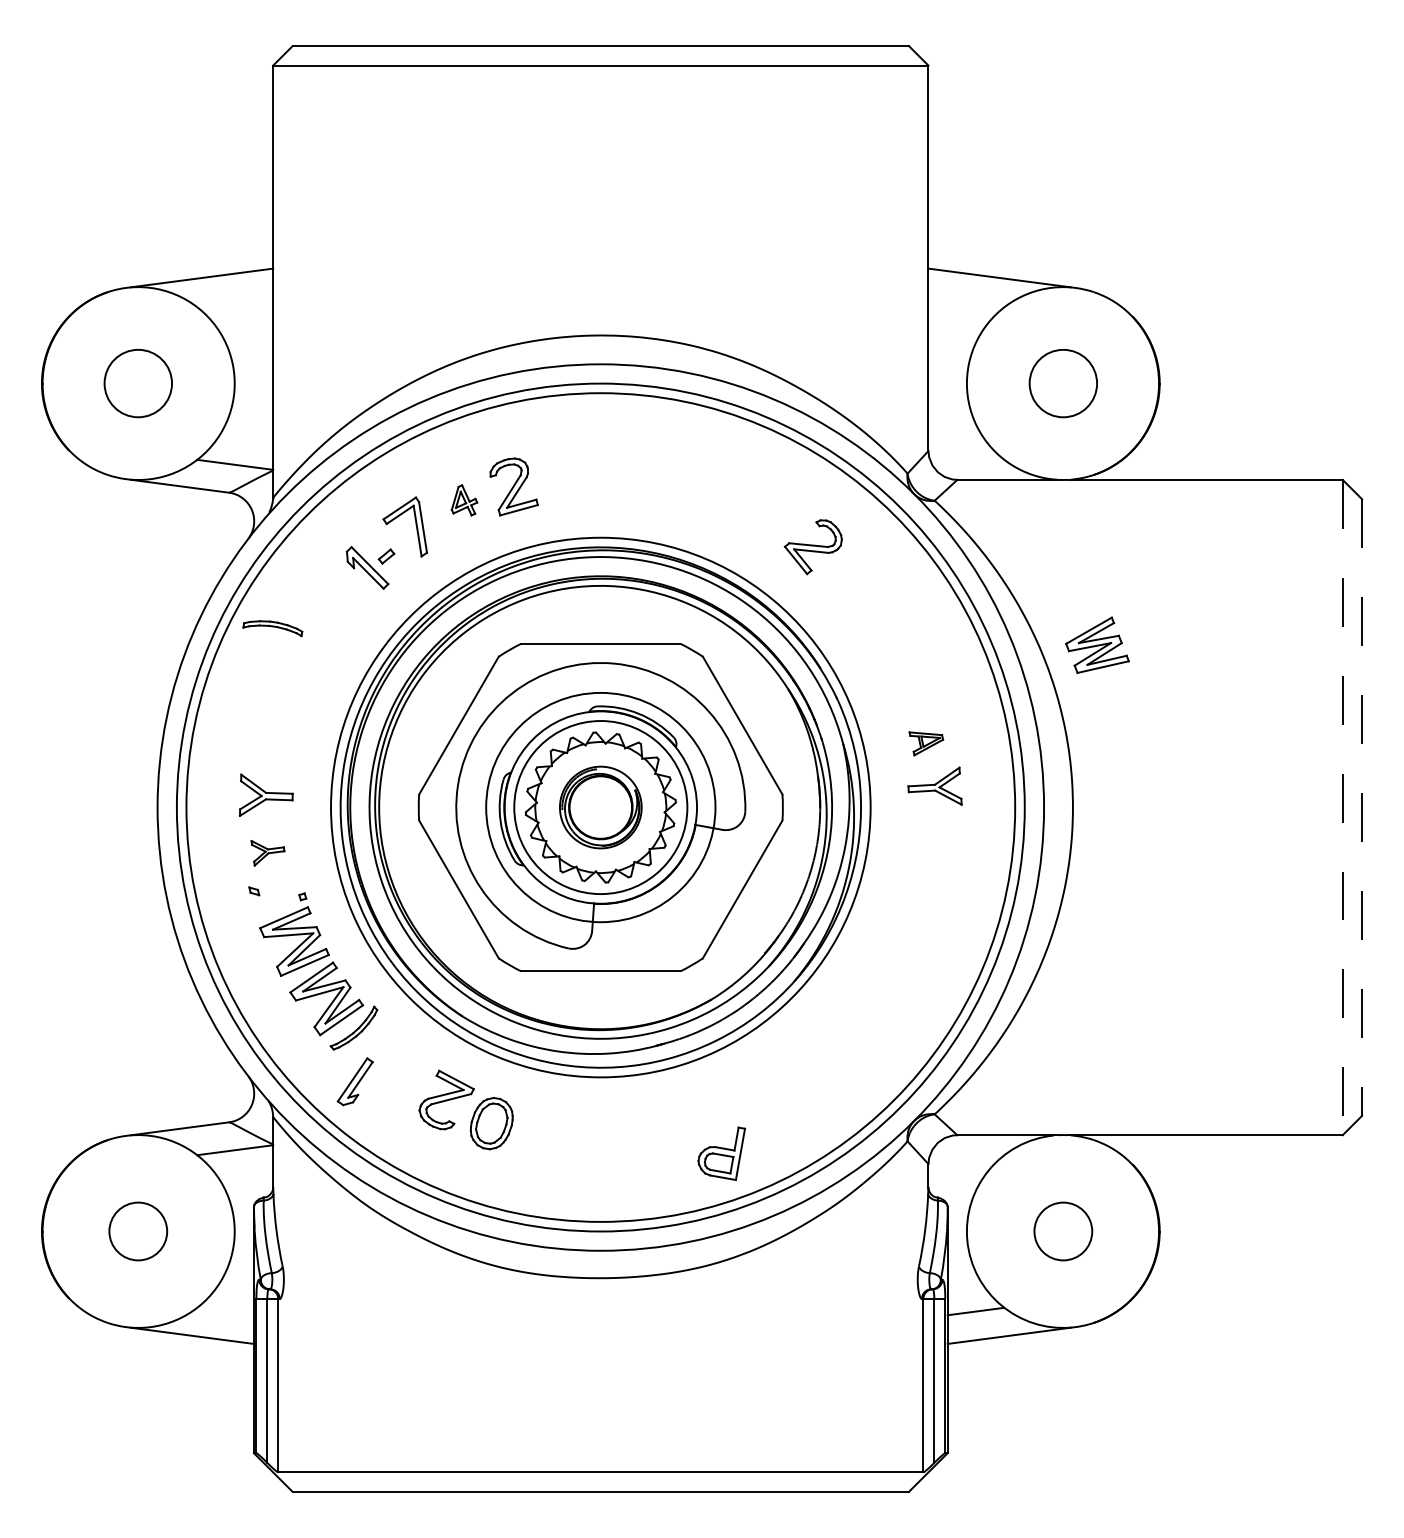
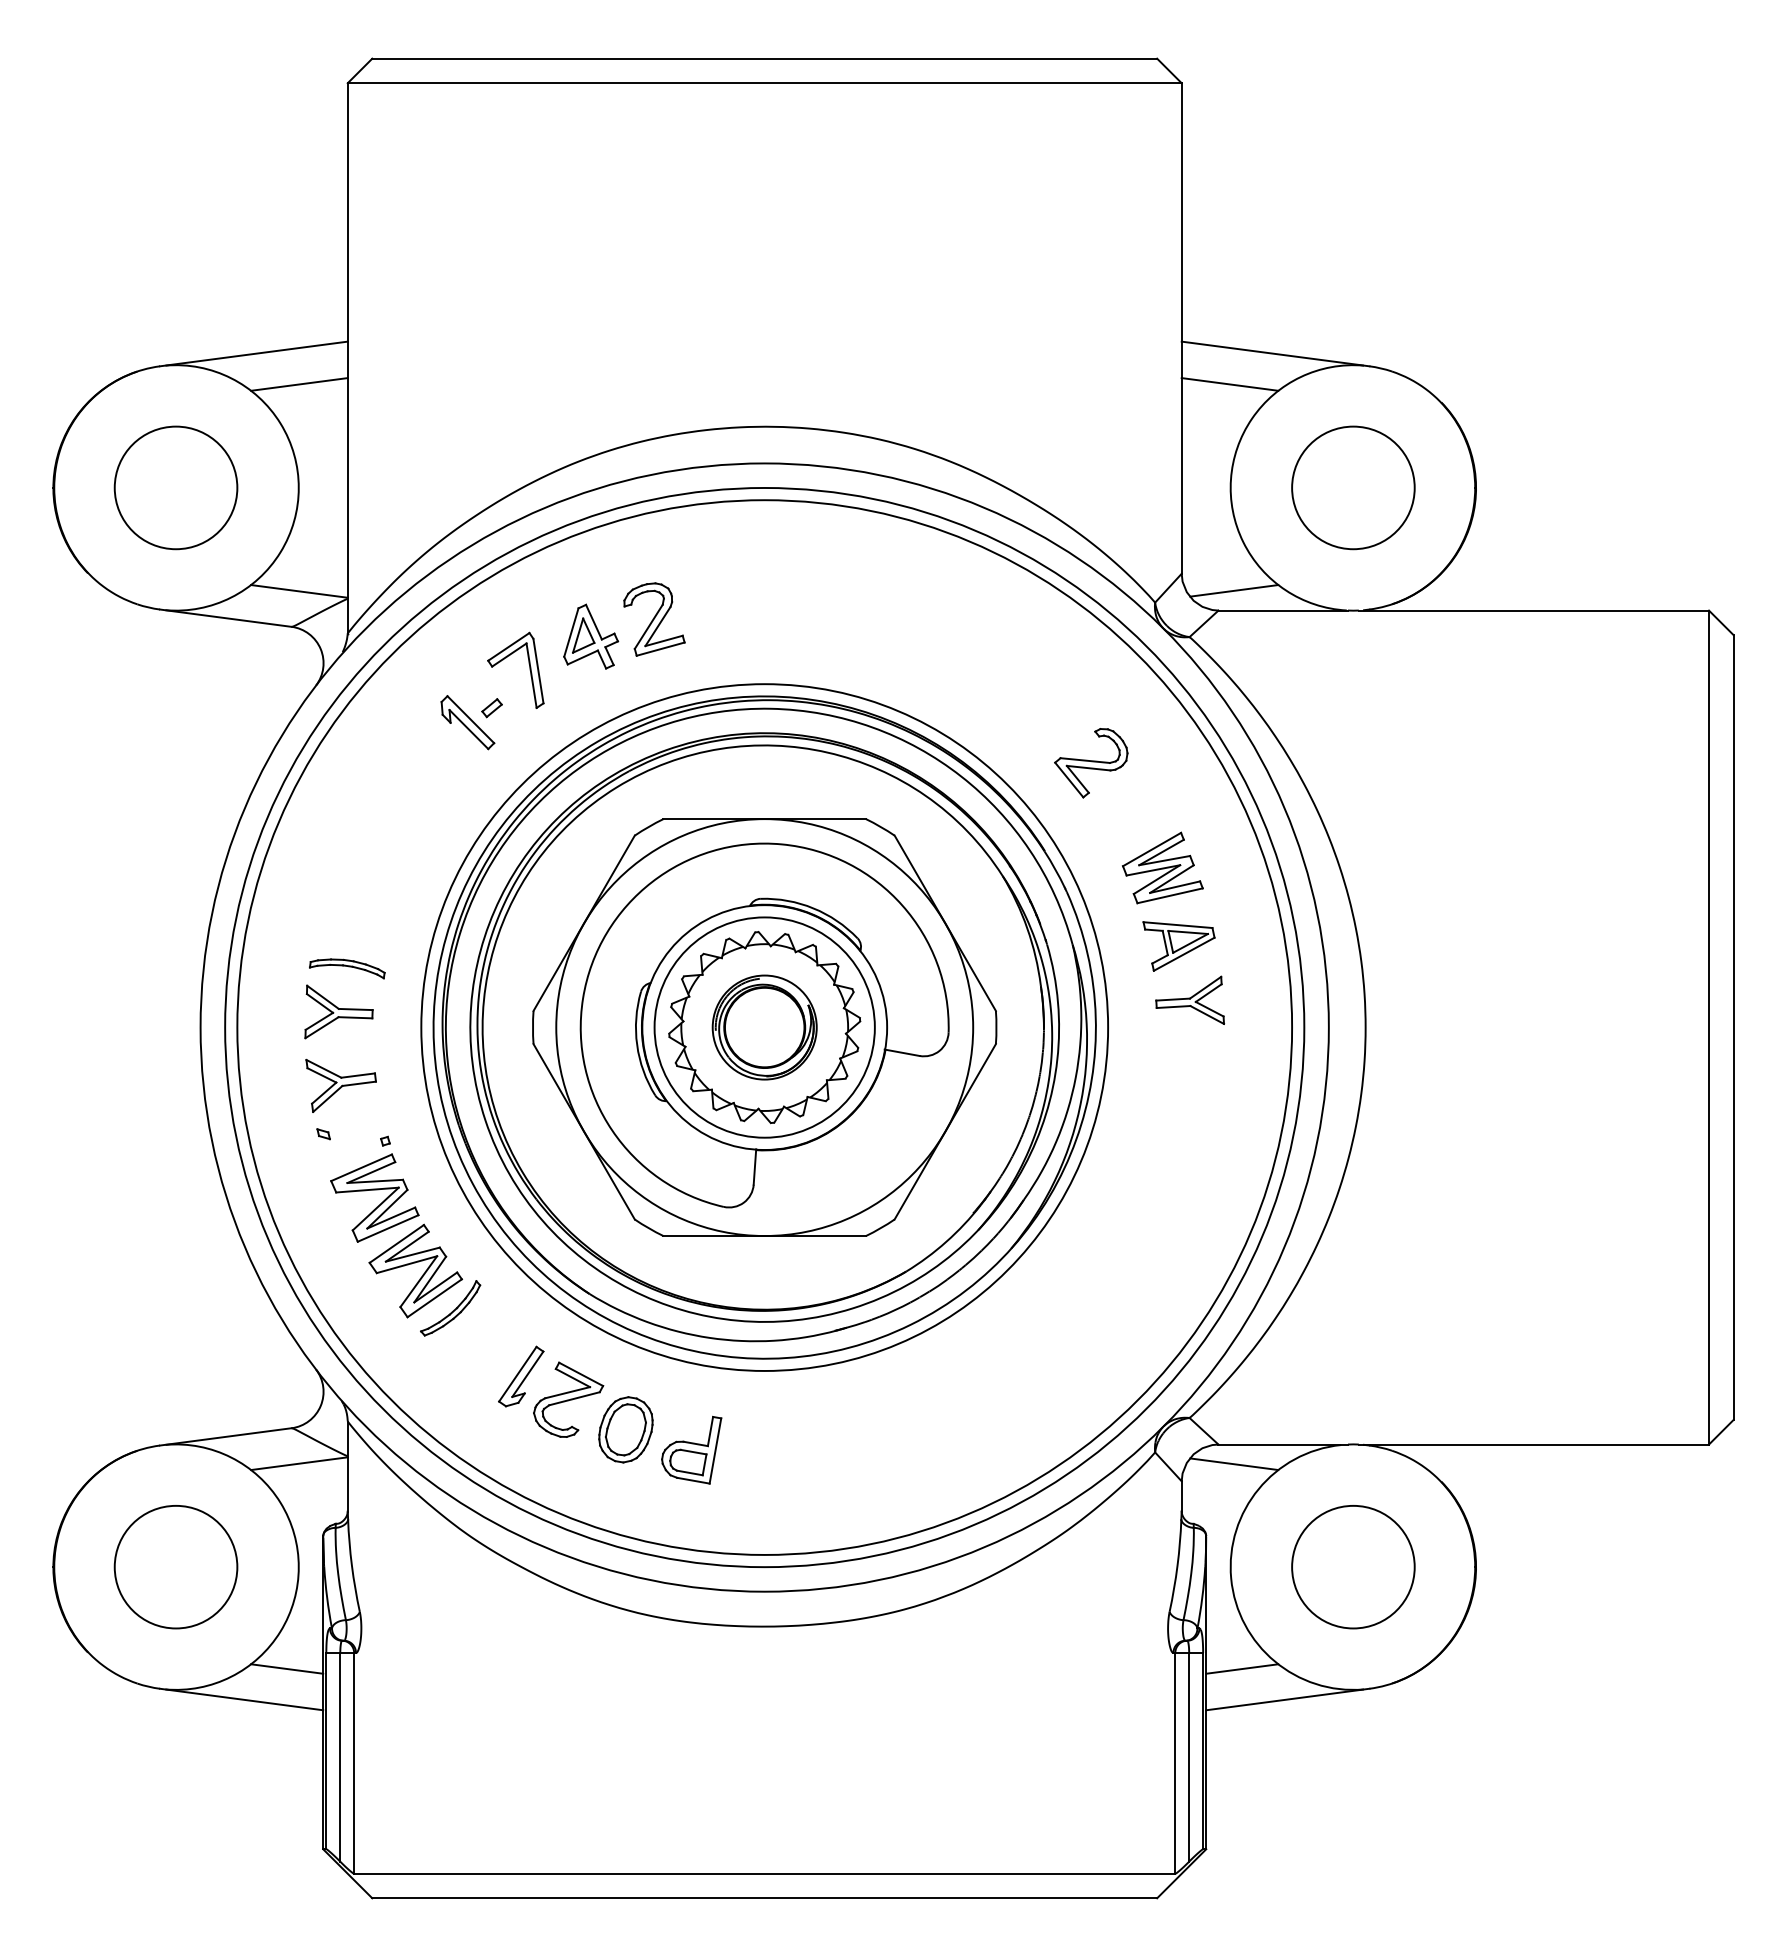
line: (235, 302) -> (299, 384), added
line: (965, 302) -> (1229, 384), added
circle: (137, 383) -> (175, 487), size x1.43
circle: (1063, 383) -> (1353, 487), size x1.43
line: (969, 464) -> (1234, 590), added
part: (464, 500) -> (591, 636), size x1.67
part: (813, 547) -> (1091, 763), moved
part: (273, 628) -> (347, 968), moved
part: (1097, 644) -> (1162, 867), moved
part: (925, 743) -> (1178, 946), size x1.67
circle: (600, 807) -> (764, 1027), size x1.43
line: (1343, 807) -> (1709, 1027), dashed -> solid
line: (1361, 808) -> (1733, 1028), dashed -> solid
part: (267, 853) -> (340, 1085), size x1.67
part: (355, 1081) -> (521, 1376), moved
line: (969, 1150) -> (1234, 1464), added
part: (721, 1153) -> (691, 1449), moved
circle: (137, 1230) -> (175, 1566), size x1.67
circle: (1063, 1230) -> (1353, 1566), size x1.67
line: (225, 1311) -> (287, 1668), added

